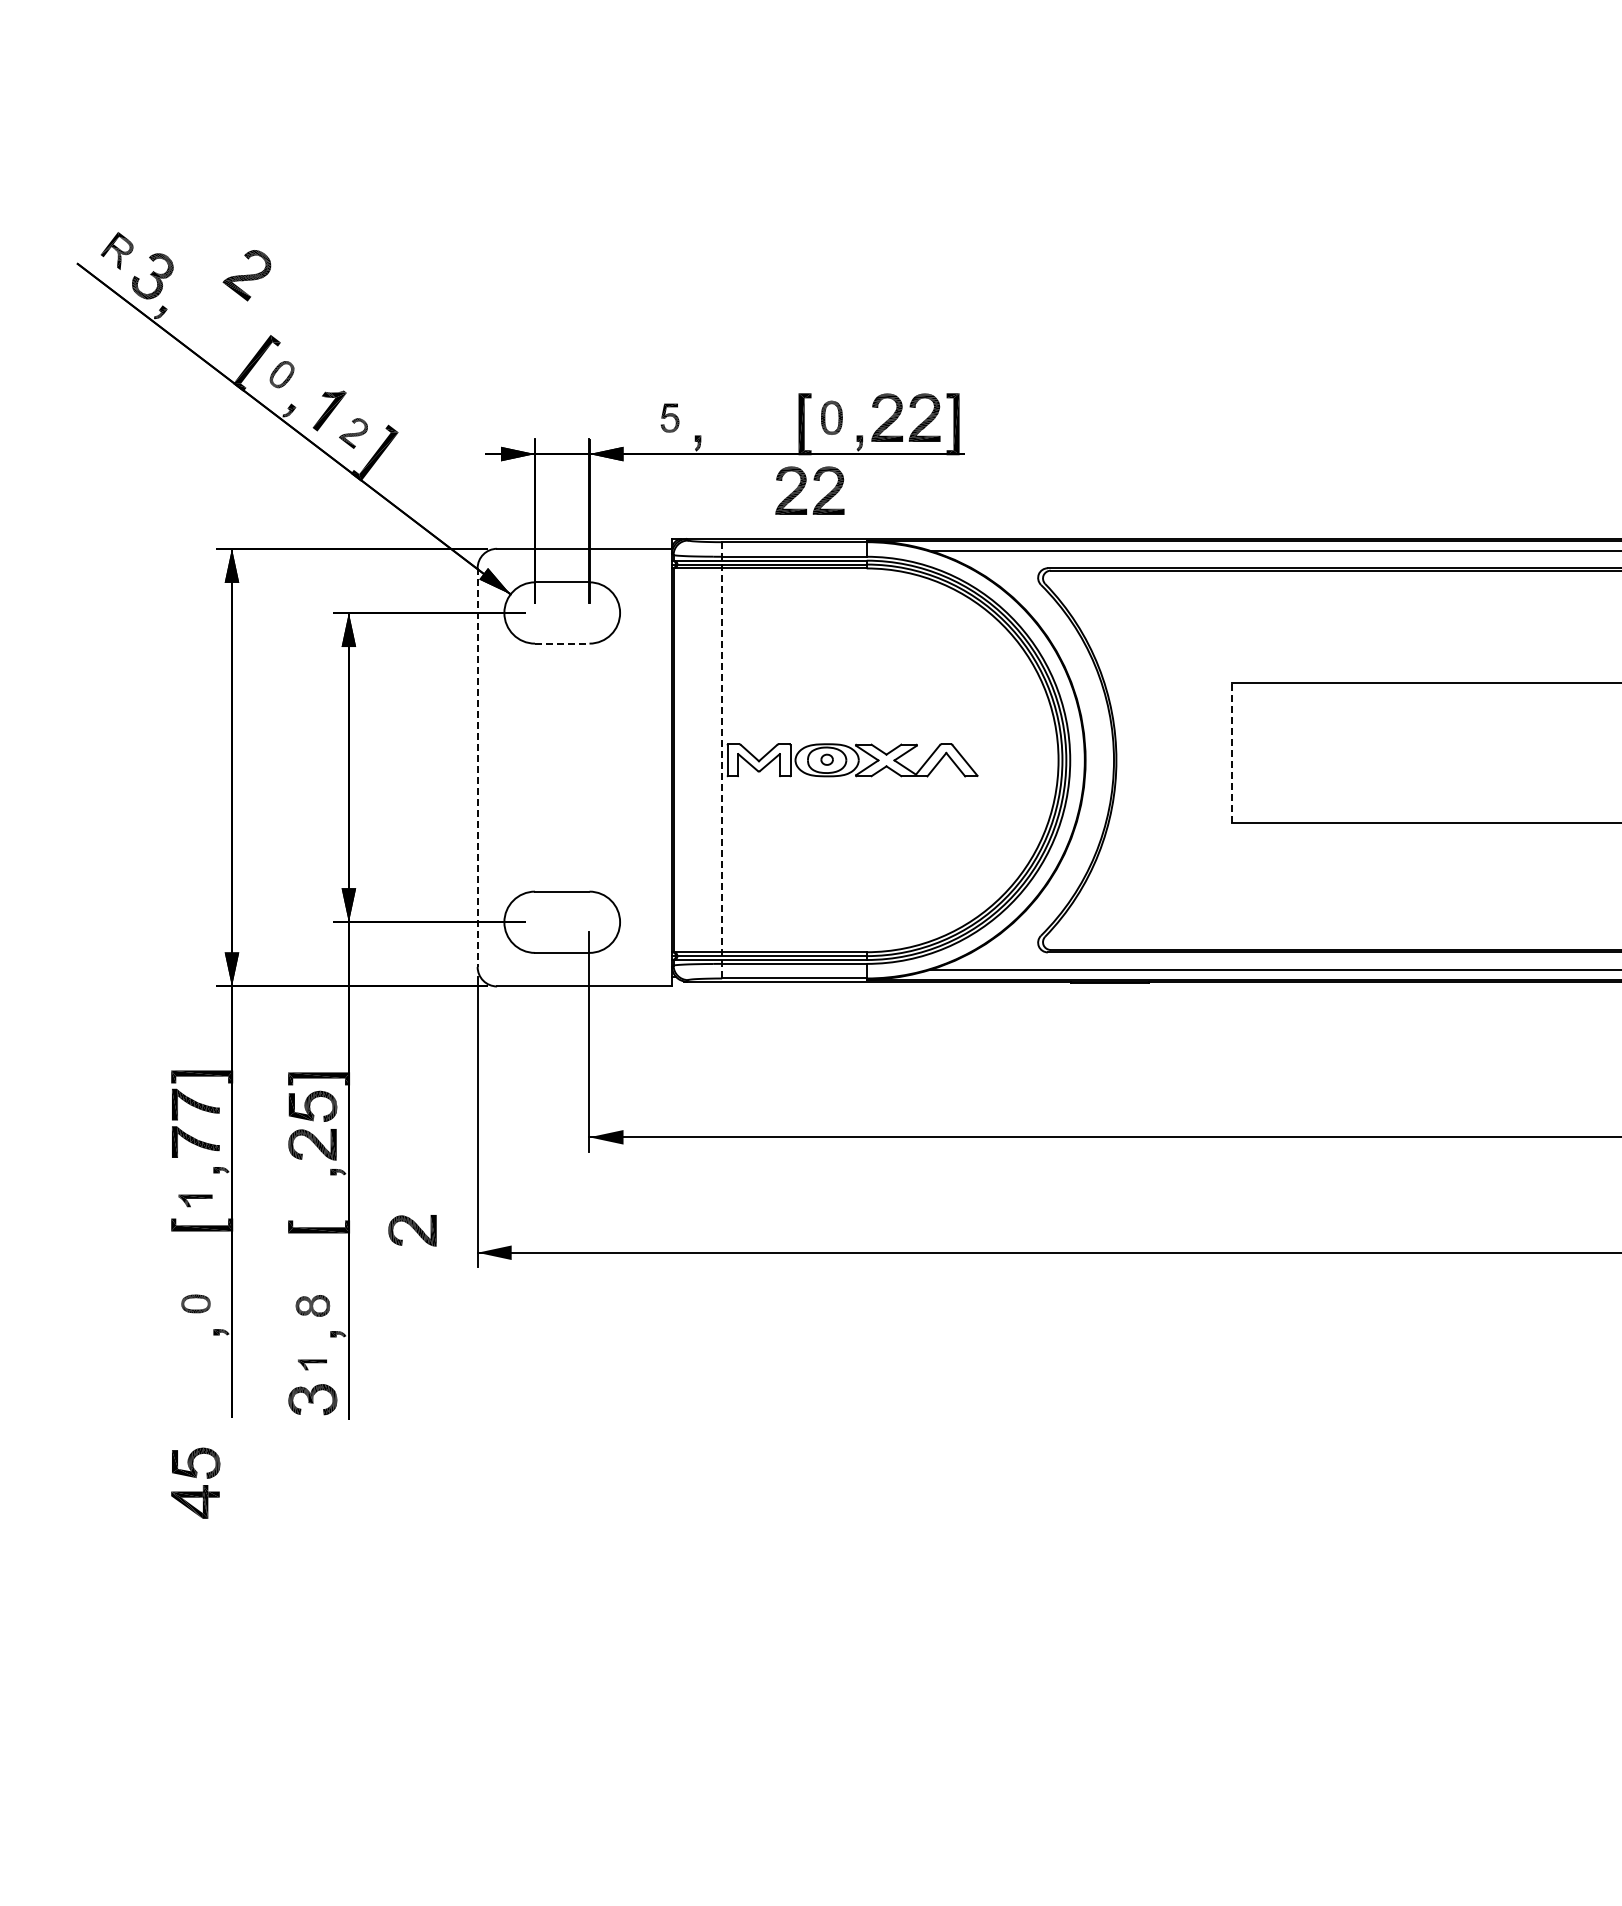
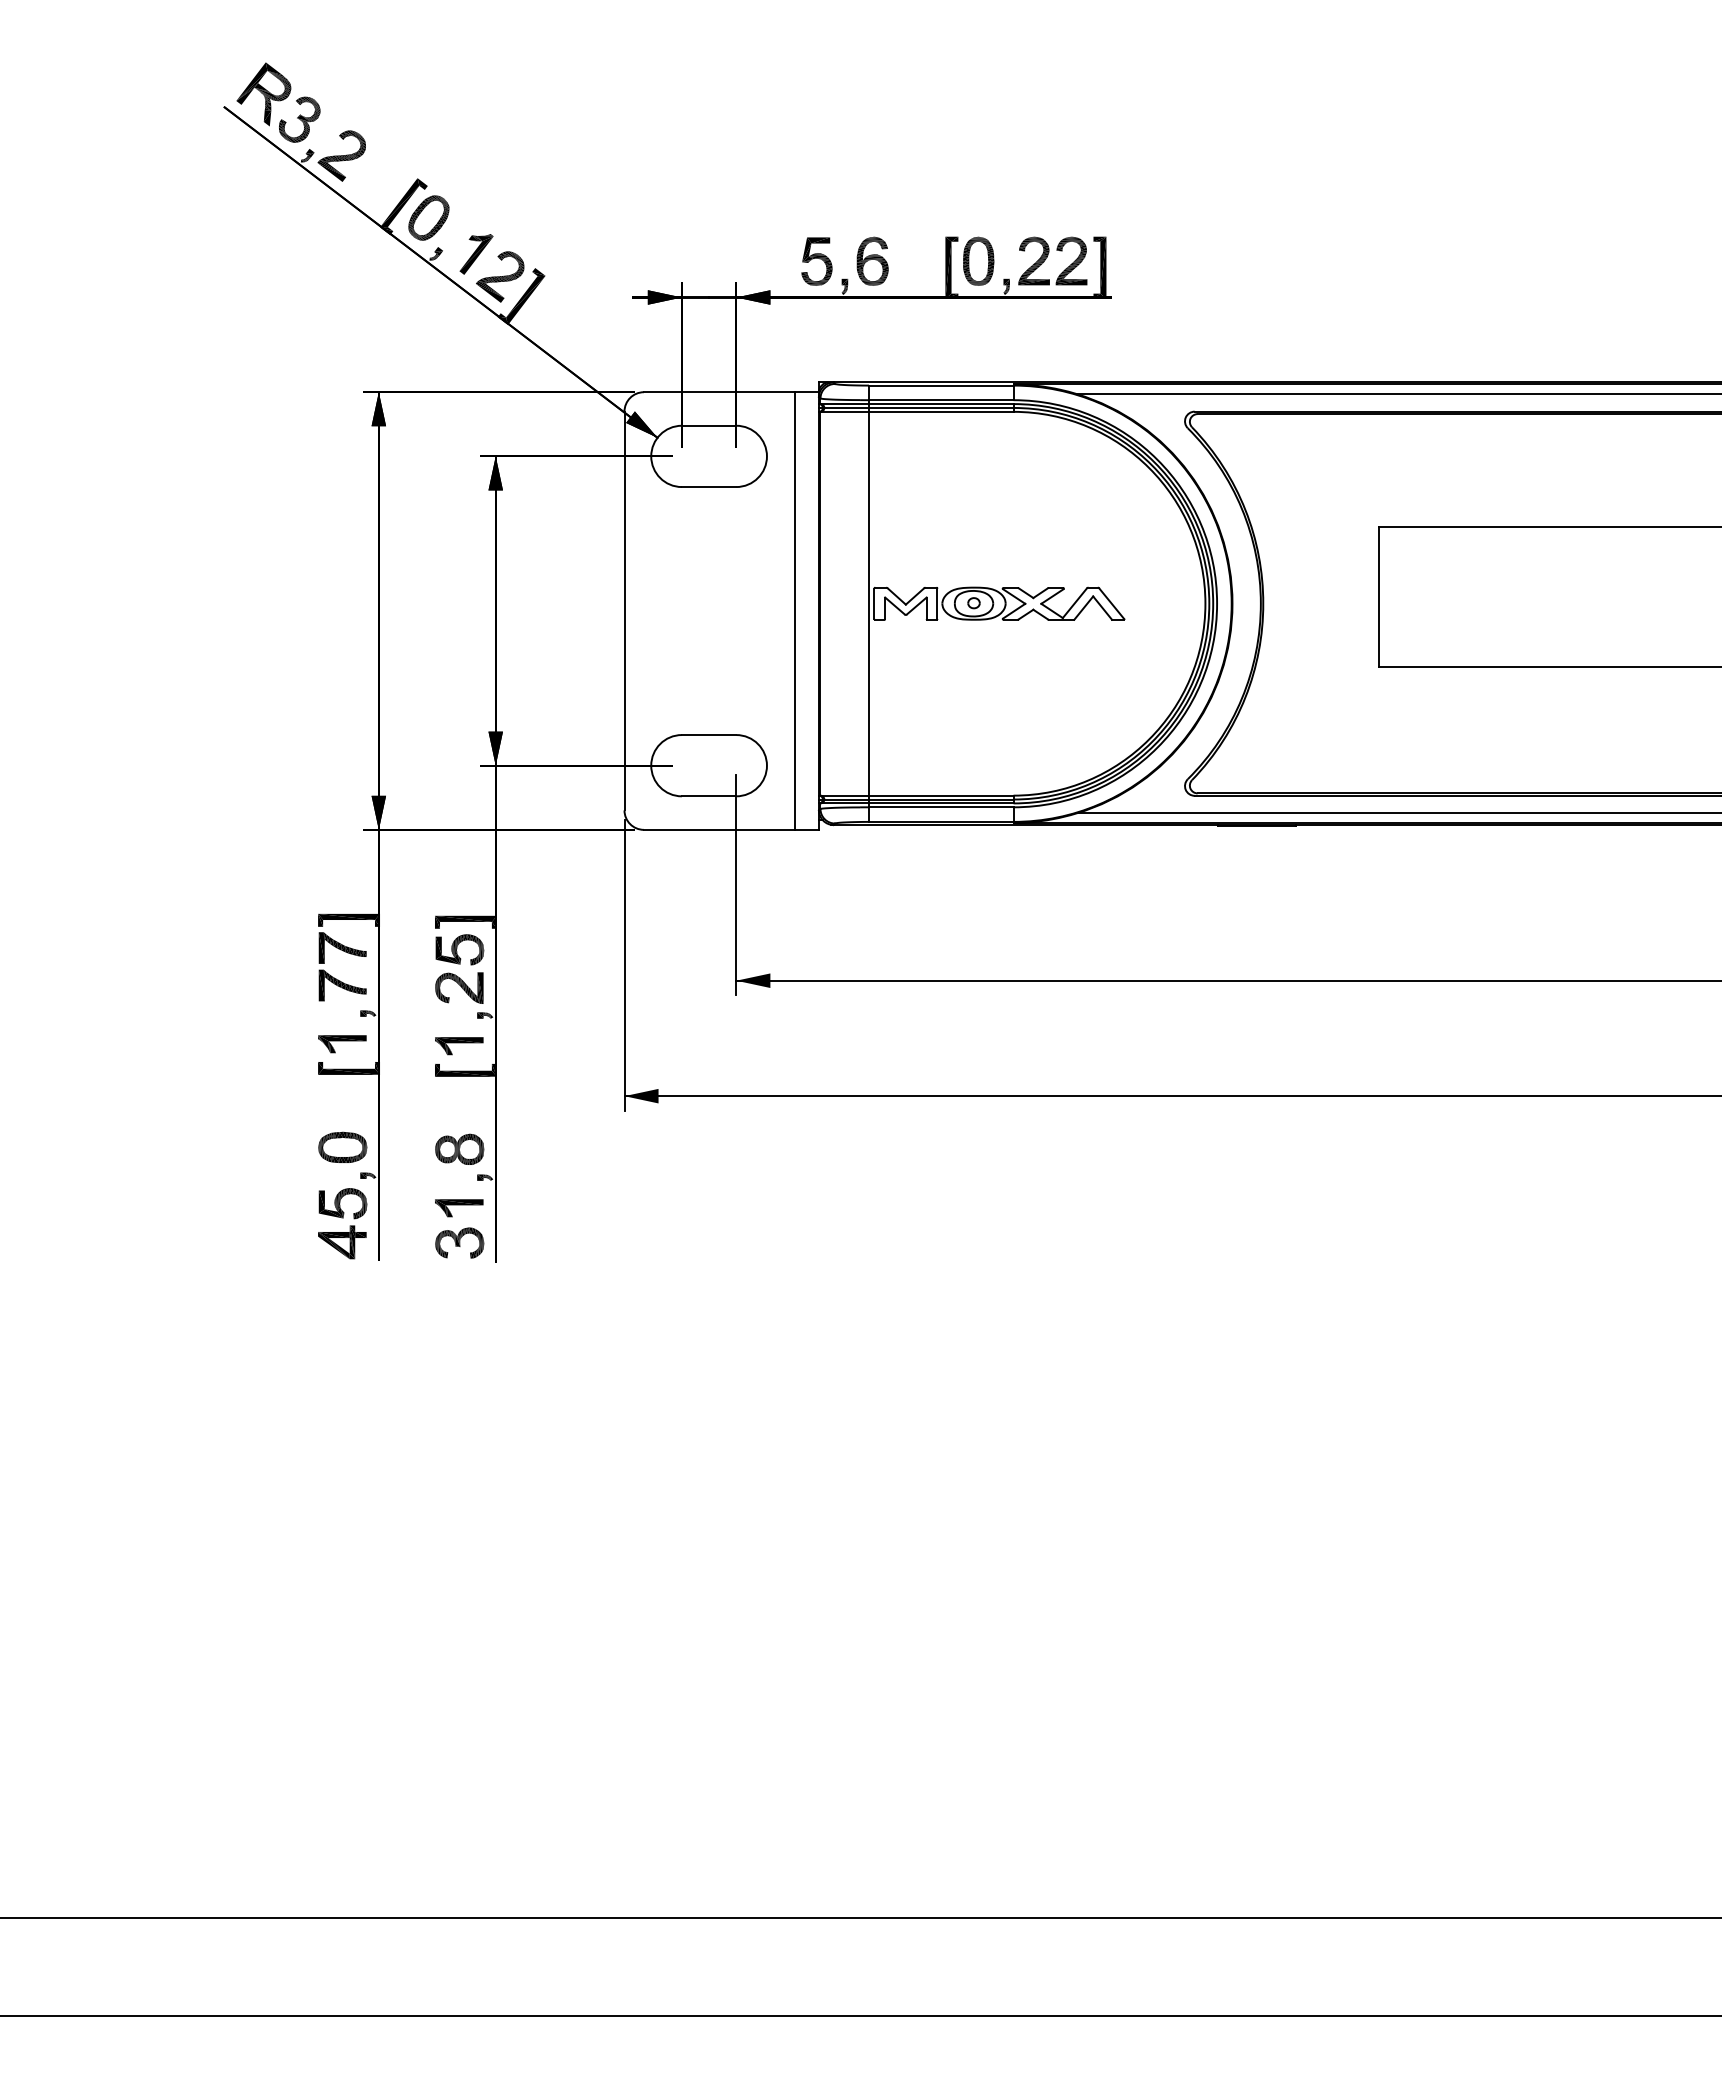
part: (116, 251) -> (263, 94), size x1.67
part: (246, 275) -> (341, 155), moved
part: (281, 374) -> (428, 217), size x1.67
part: (725, 417) -> (872, 260), added
part: (831, 417) -> (978, 260), size x1.43
part: (669, 418) -> (816, 261), size x1.67
part: (353, 433) -> (500, 276), size x1.67
part: (809, 490) -> (956, 333), removed
line: (562, 644) -> (709, 487), dashed -> solid
line: (1231, 753) -> (1378, 596), dashed -> solid
line: (722, 760) -> (869, 603), dashed -> solid
line: (647, 767) -> (794, 610), added
line: (477, 768) -> (624, 611), dashed -> solid
part: (195, 1201) -> (342, 1044), size x1.43
part: (312, 1203) -> (459, 1046), added
part: (412, 1230) -> (559, 1073), removed
part: (195, 1303) -> (342, 1146), size x1.67
part: (312, 1305) -> (459, 1148), size x1.43
part: (312, 1365) -> (459, 1208), size x1.67
part: (195, 1483) -> (342, 1223), moved

